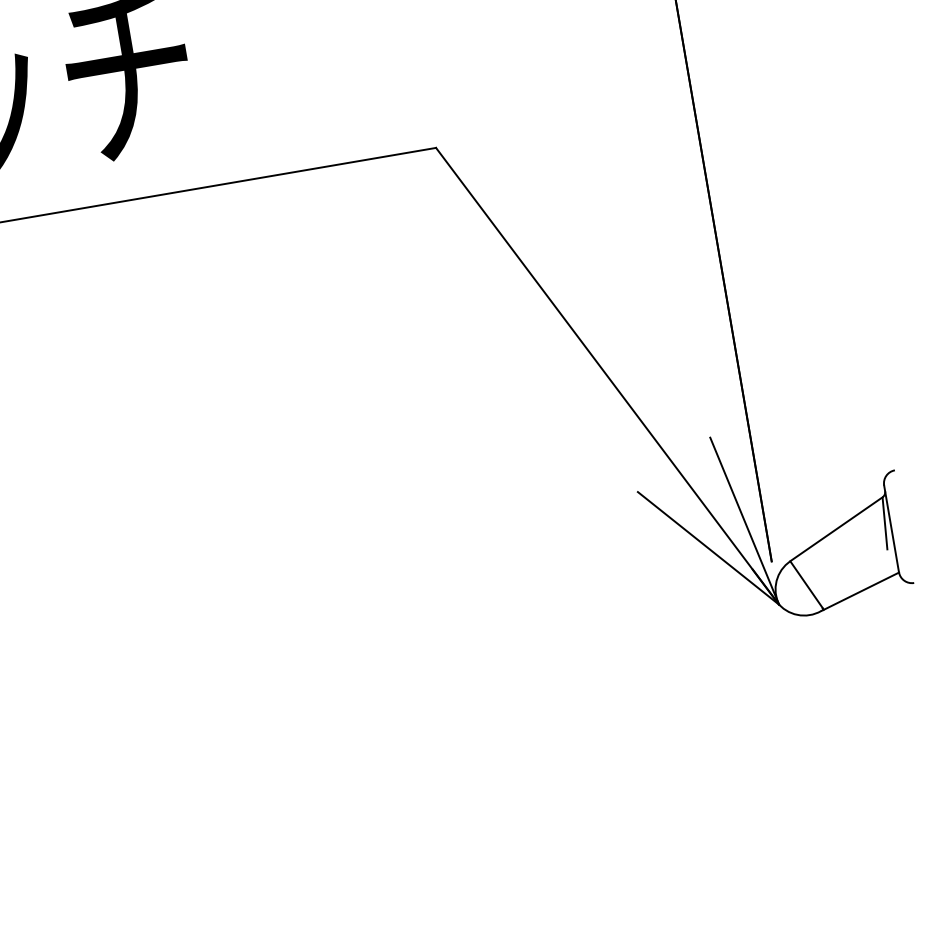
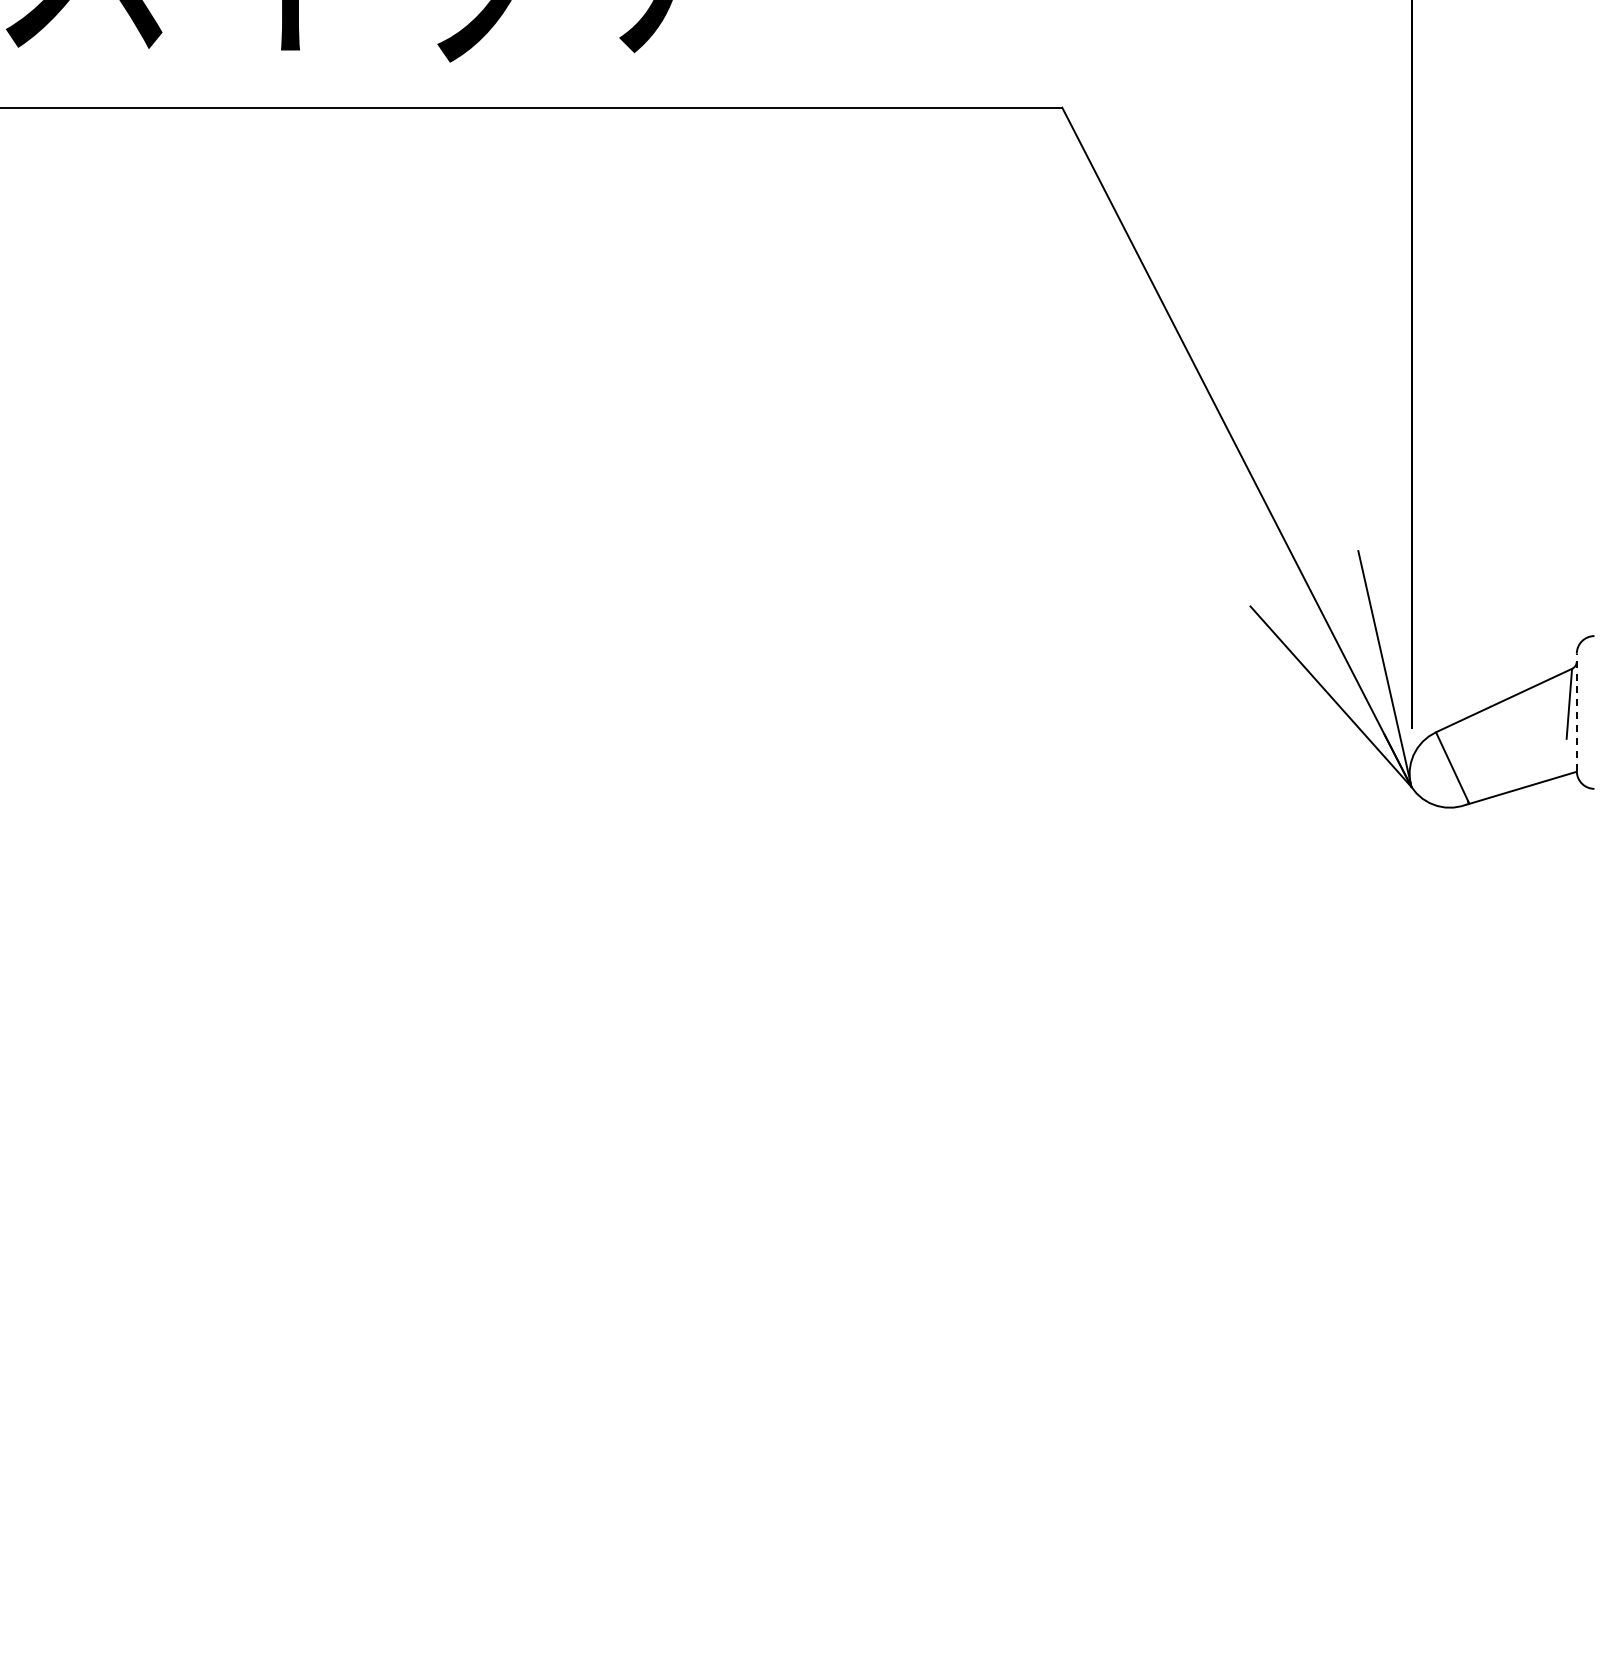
line: (891, 528) -> (1576, 711), solid -> dashed

